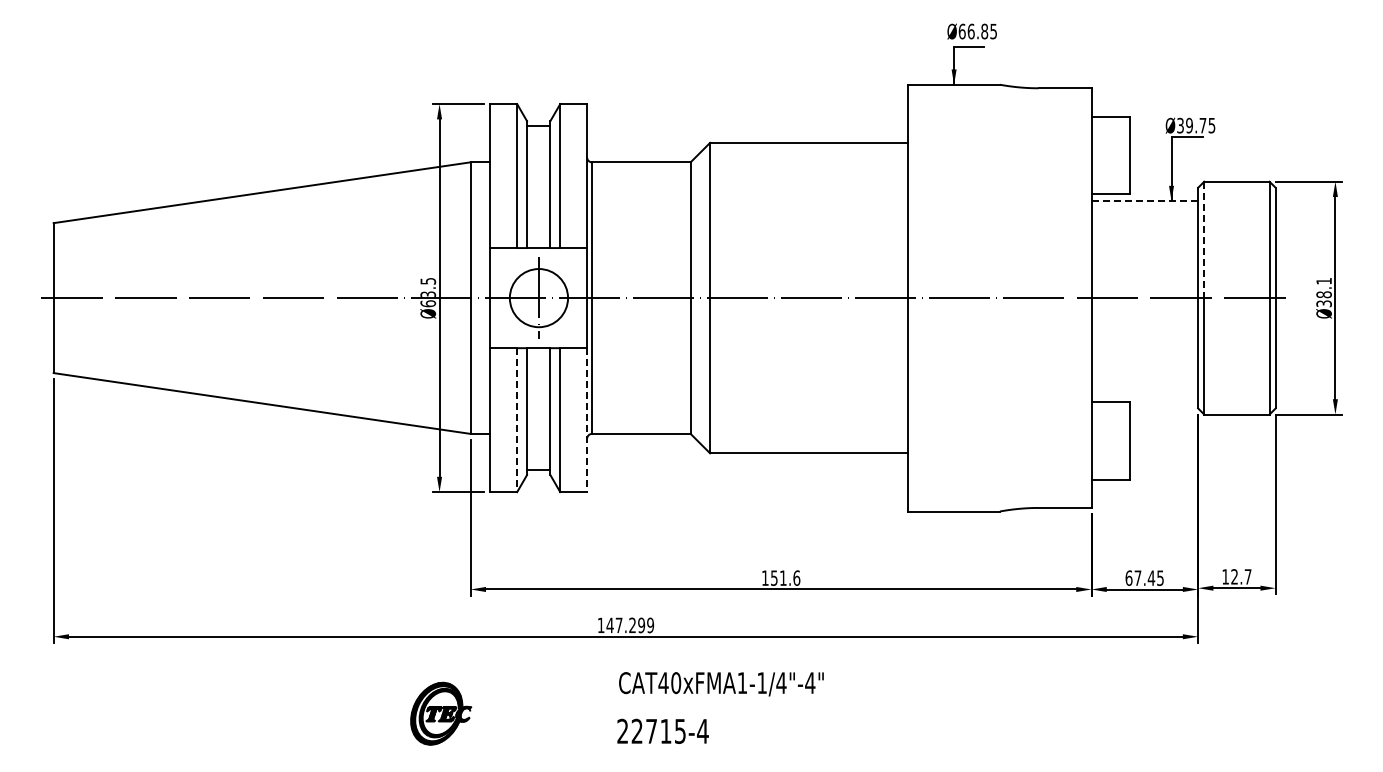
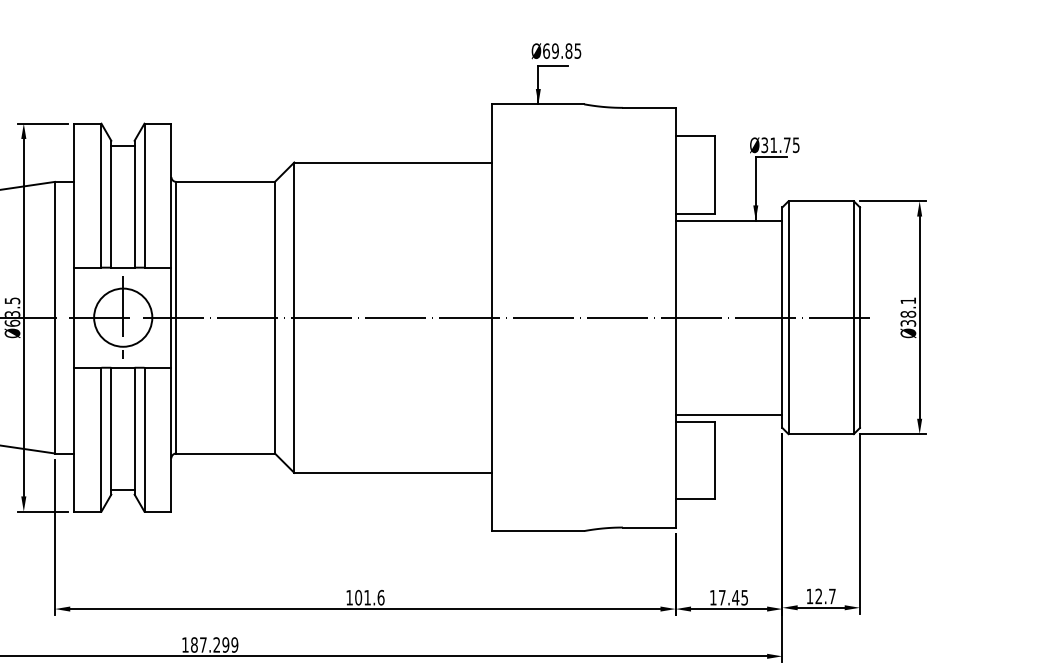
text: (970, 31) -> (554, 51), Ø66.85 -> Ø69.85
text: (1189, 125) -> (773, 145), Ø39.75 -> Ø31.75
line: (1144, 201) -> (728, 221), dashed -> solid
line: (1204, 240) -> (788, 260), dashed -> solid
line: (1144, 395) -> (728, 415), added
line: (517, 420) -> (101, 440), dashed -> solid
line: (587, 420) -> (171, 440), dashed -> solid
text: (773, 577) -> (357, 597), 151.6 -> 101.6
text: (1128, 577) -> (712, 597), 67.45 -> 17.45
text: (609, 625) -> (193, 645), 147.299 -> 187.299

